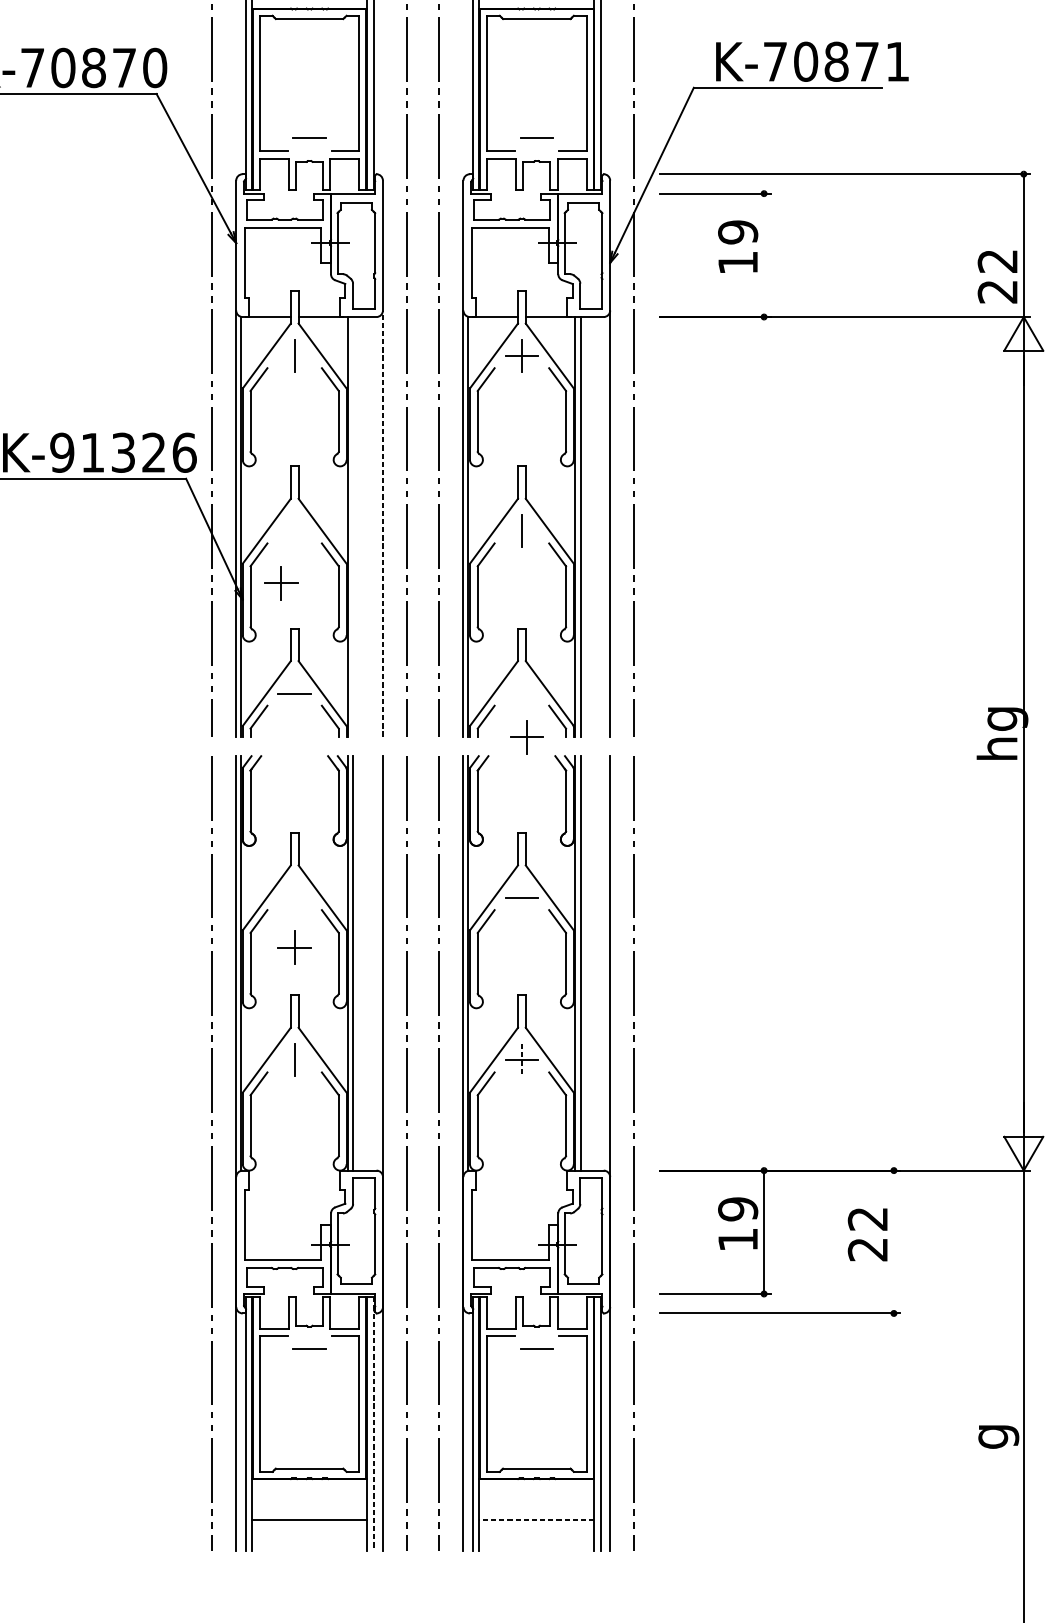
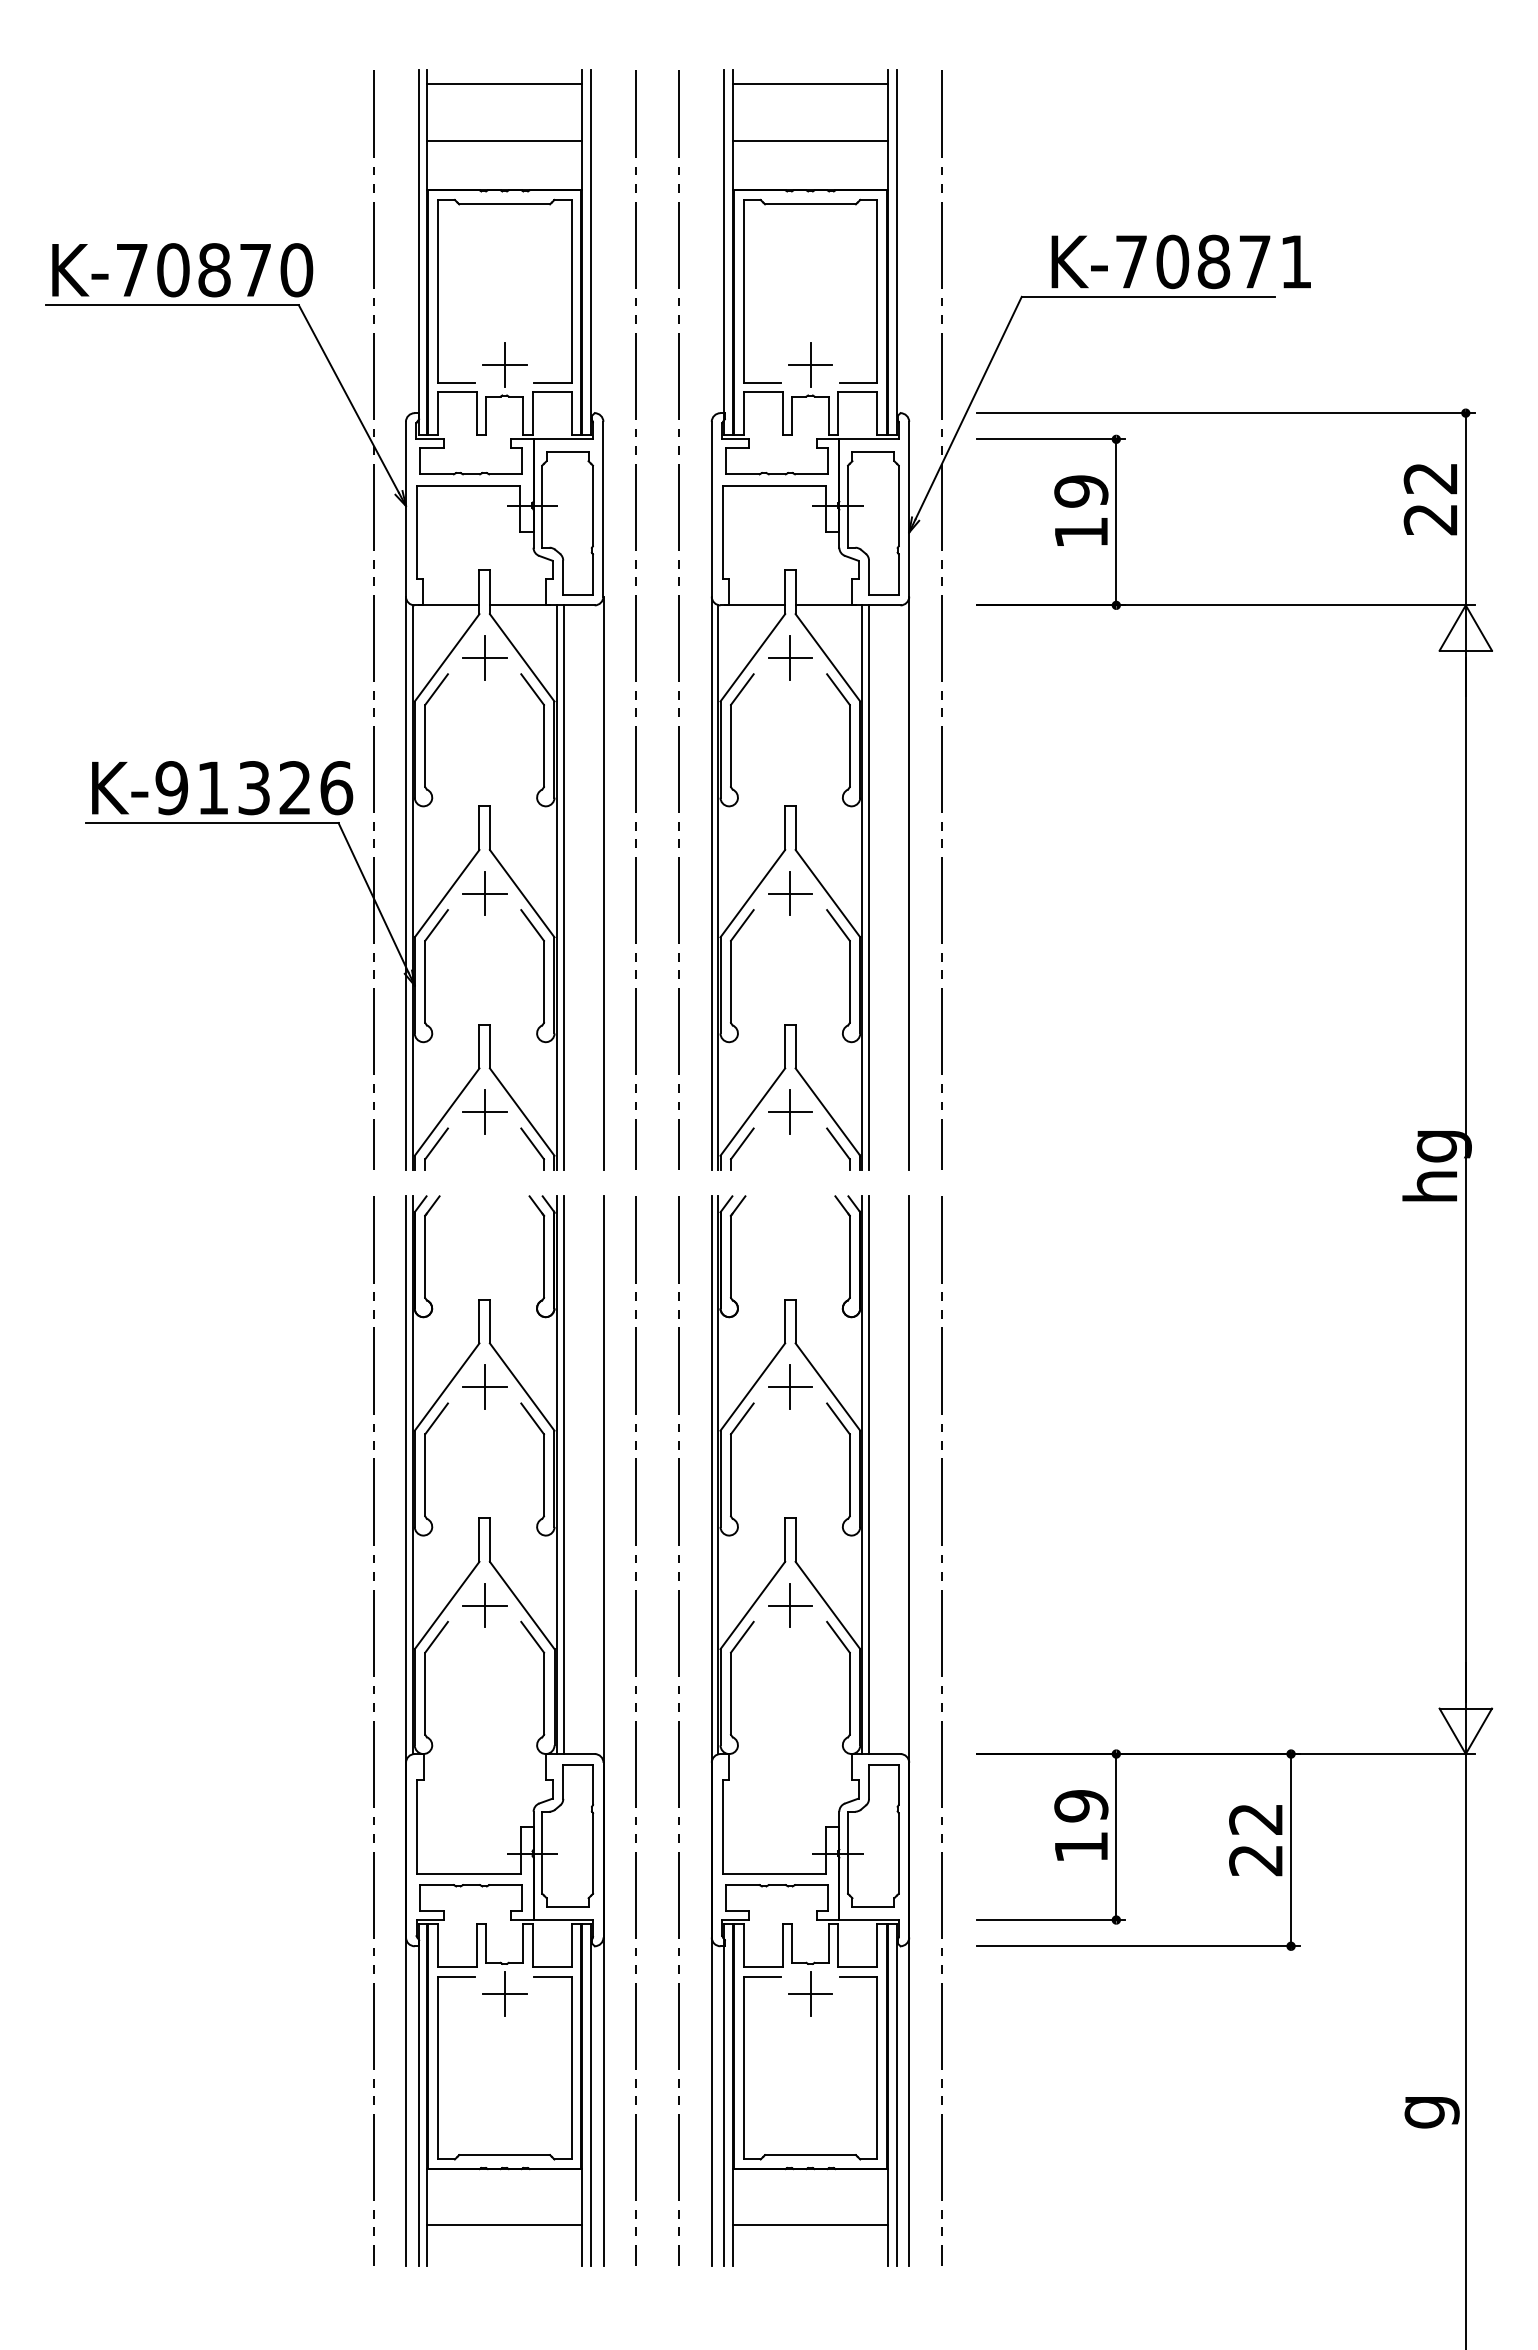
line: (309, 138) -> (504, 364), added
line: (536, 138) -> (810, 364), added
line: (764, 255) -> (1116, 522), added
text: (996, 277) -> (1429, 499), moved
line: (294, 355) -> (484, 657), added
line: (383, 523) -> (603, 883), dashed -> solid
line: (353, 526) -> (563, 887), added
line: (521, 531) -> (790, 893), added
part: (281, 583) -> (484, 893), moved
line: (294, 693) -> (484, 1111), added
part: (527, 736) -> (790, 1111), moved
line: (521, 897) -> (790, 1386), added
part: (294, 947) -> (484, 1386), moved
line: (294, 1060) -> (484, 1605), added
line: (521, 1060) -> (790, 1605), dashed -> solid
line: (894, 1242) -> (1291, 1850), added
line: (309, 1349) -> (504, 1994), added
line: (536, 1349) -> (810, 1994), added
line: (373, 1424) -> (590, 2095), dashed -> solid
line: (536, 1520) -> (810, 2224), dashed -> solid

